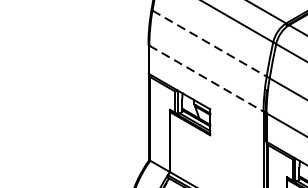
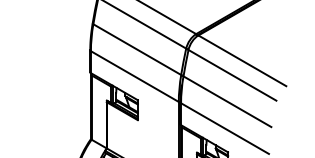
line: (209, 43) -> (137, 49), dashed -> solid
line: (205, 78) -> (134, 76), dashed -> solid

